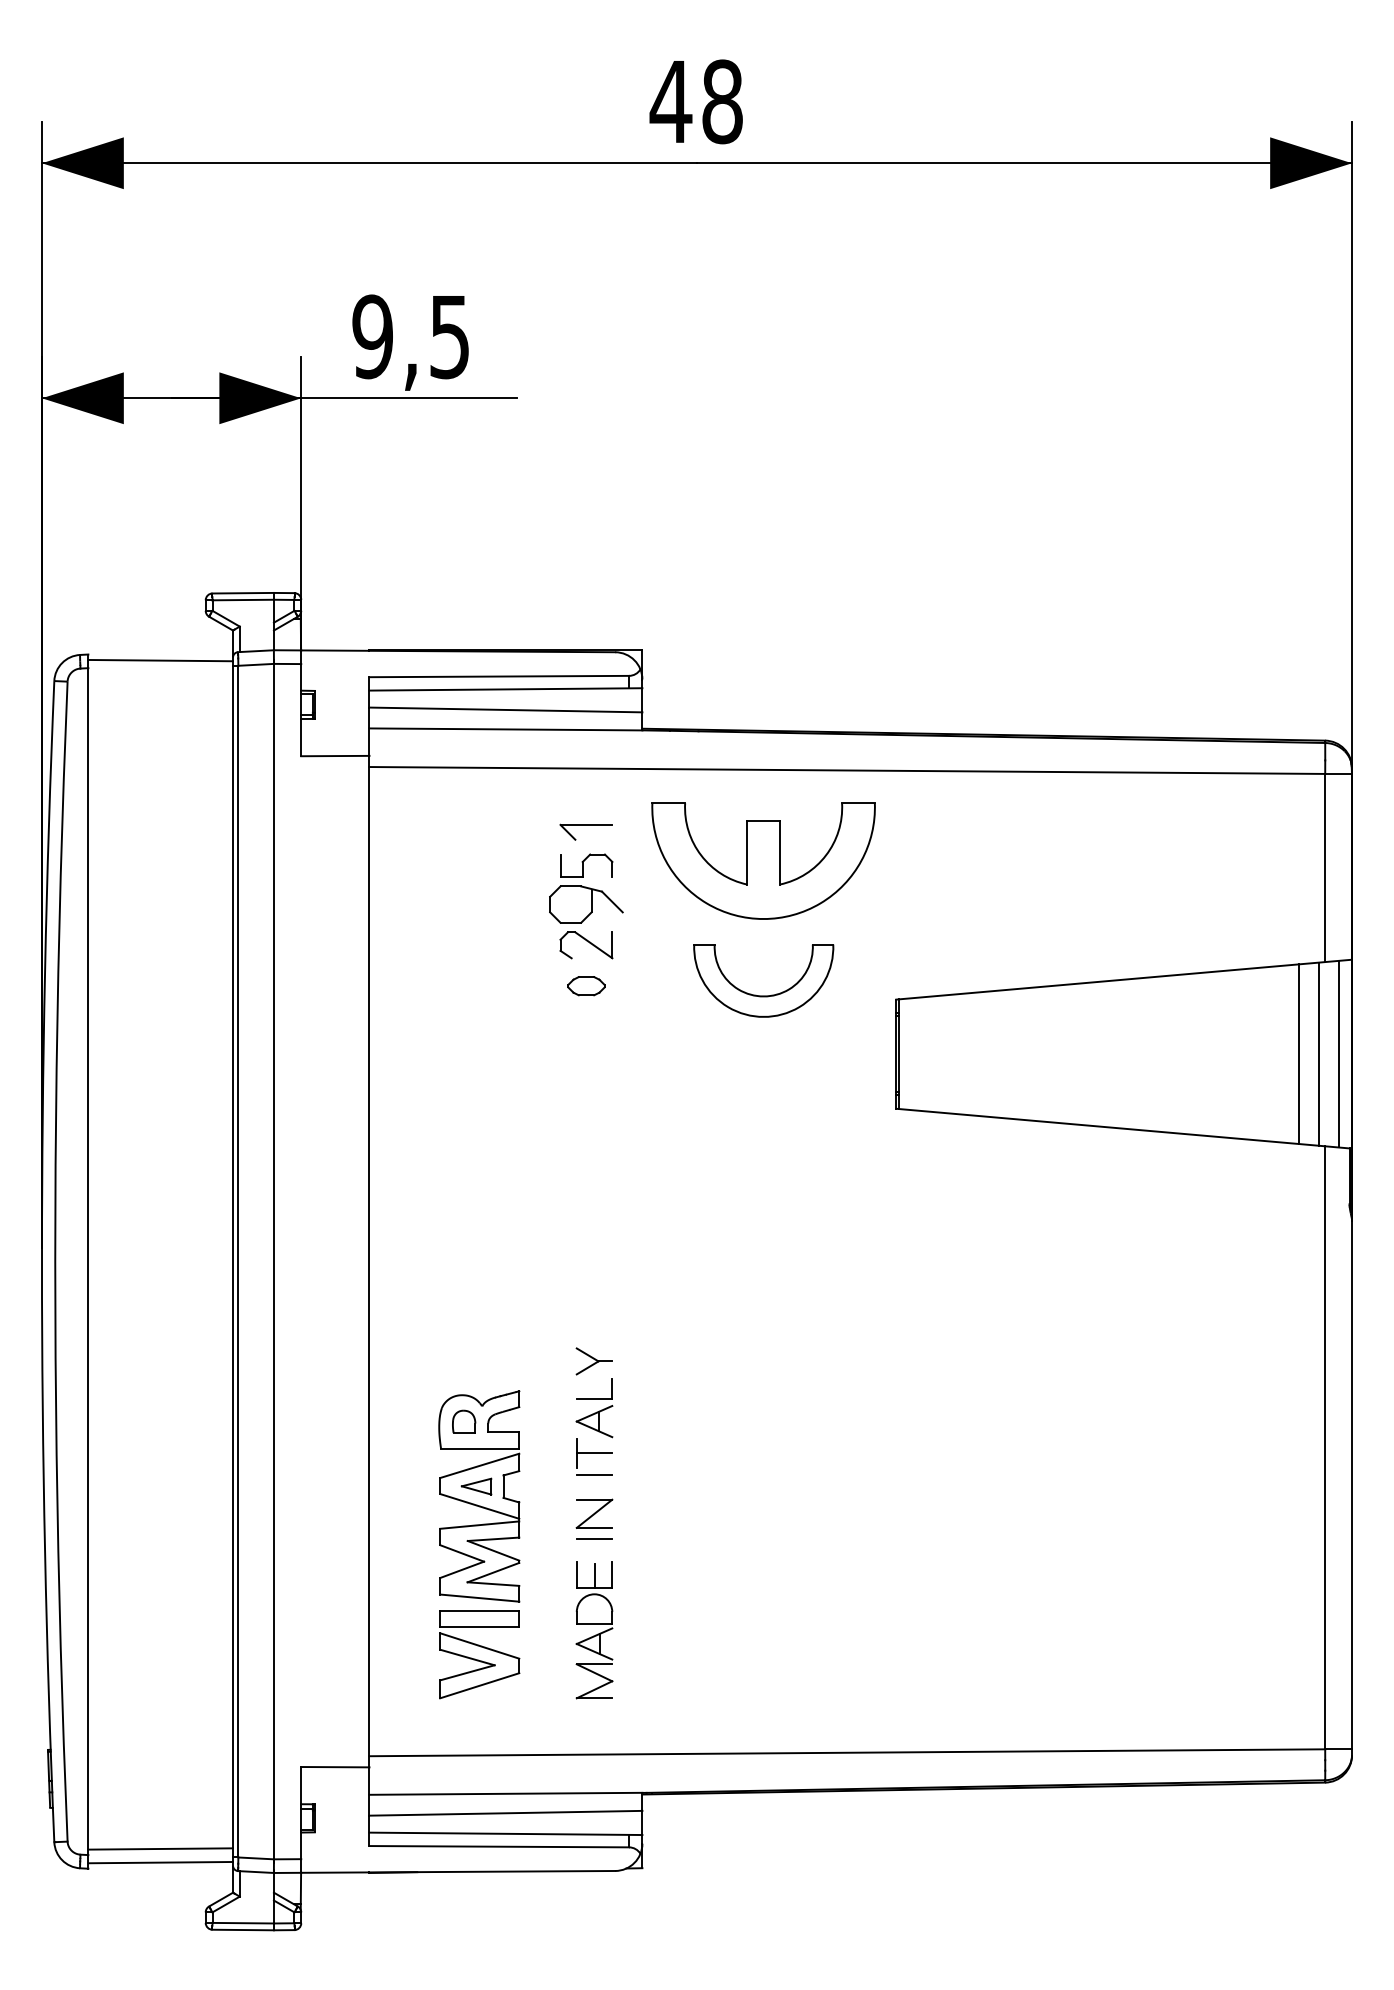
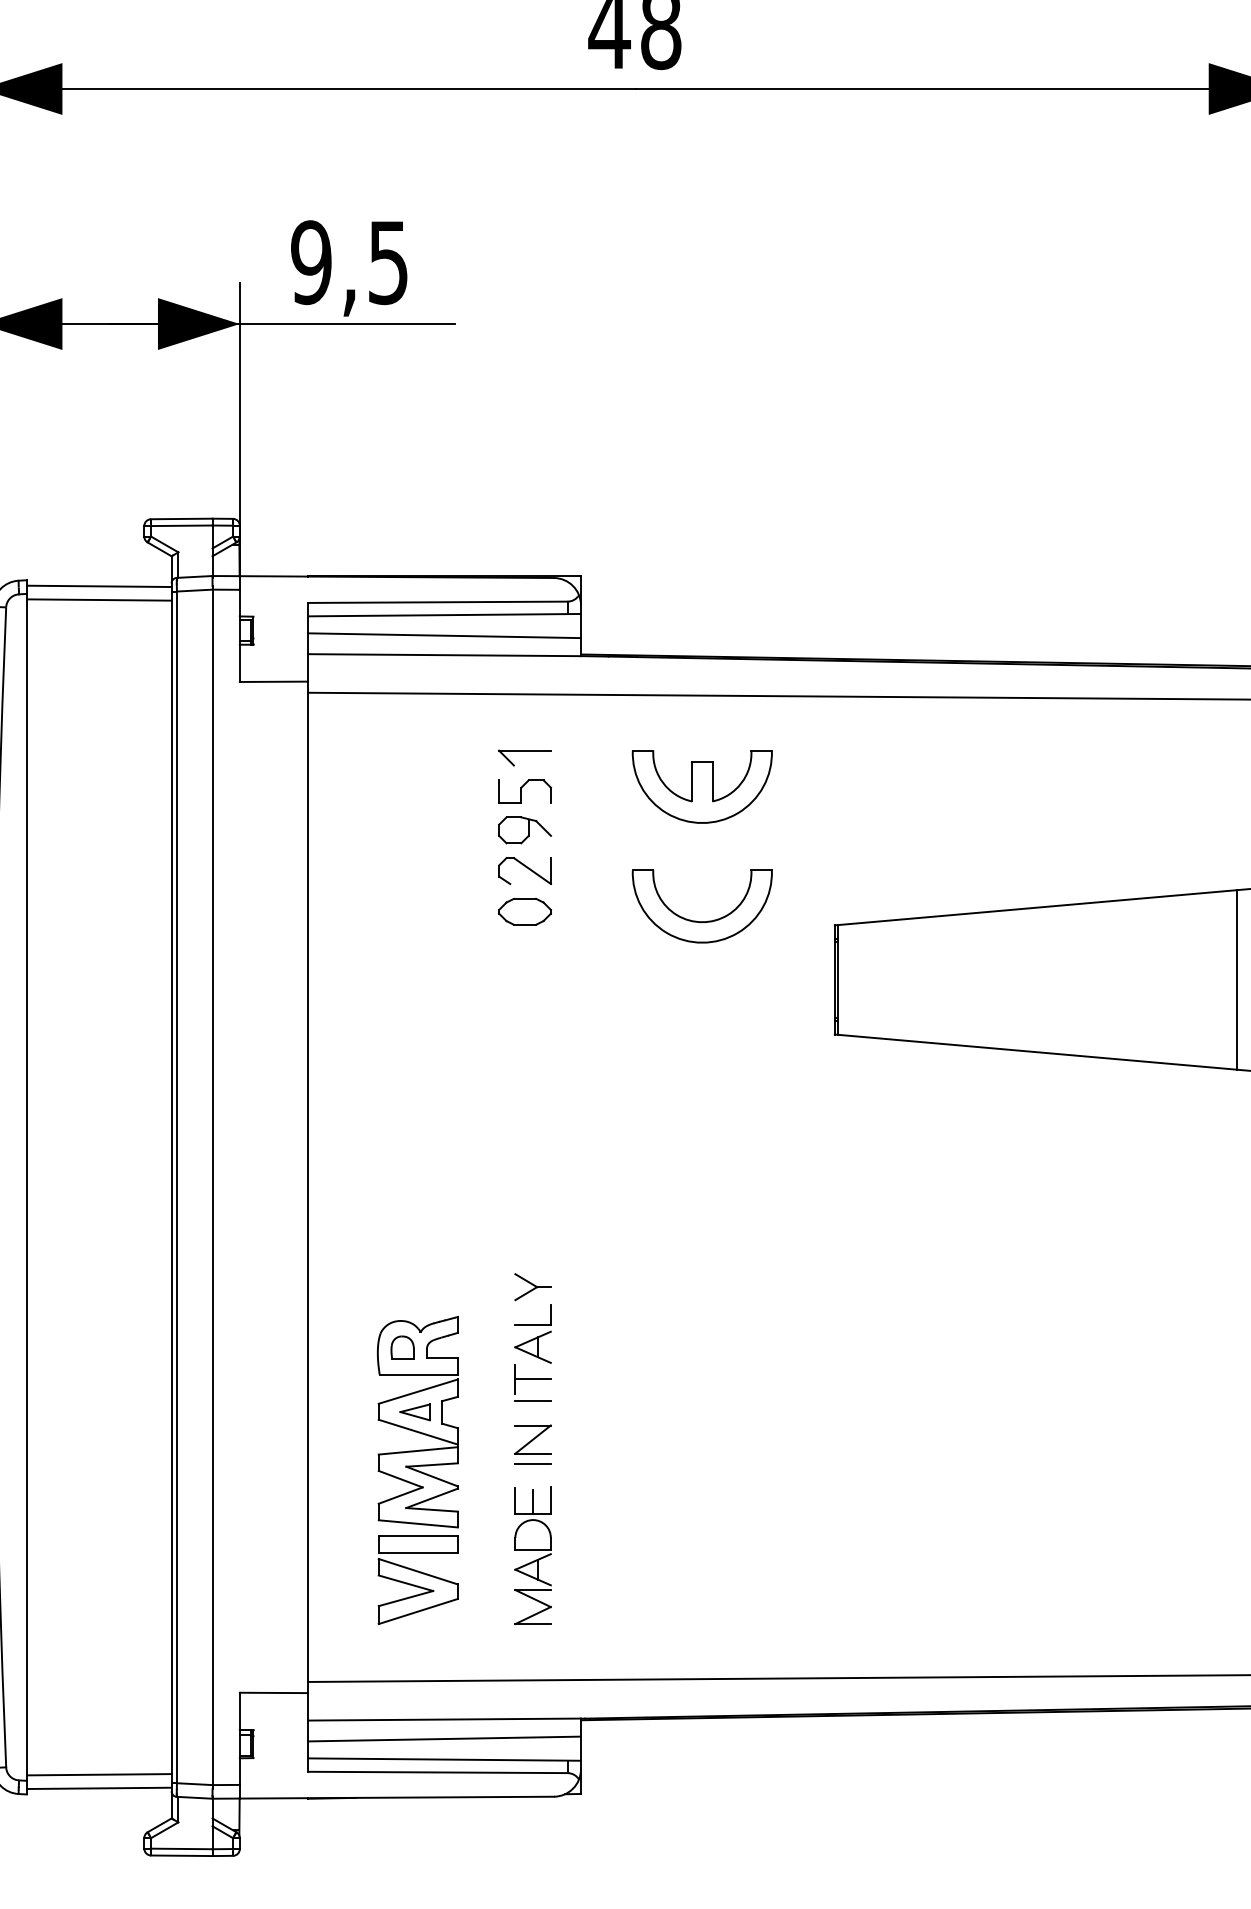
line: (160, 673) -> (99, 599), added
part: (763, 860) -> (702, 786), size x0.62
part: (586, 904) -> (525, 830), size x0.71
part: (586, 986) -> (525, 912), size x1.43

